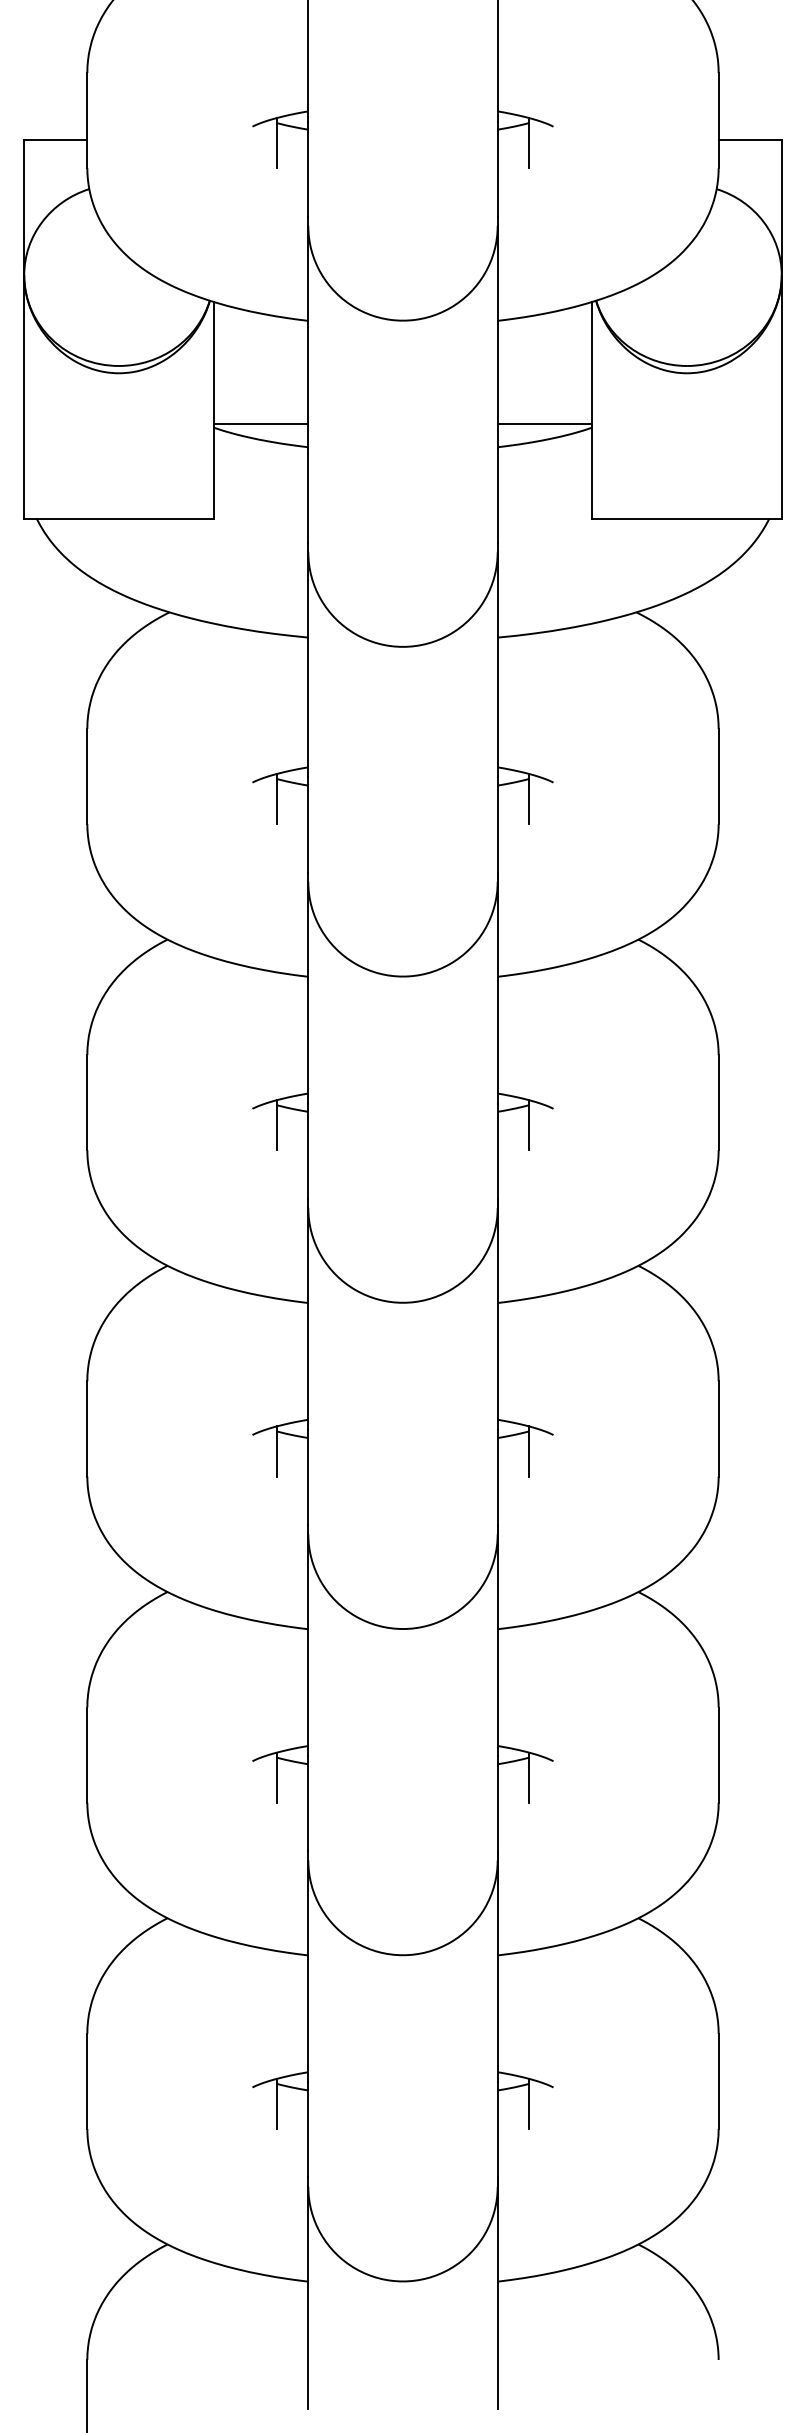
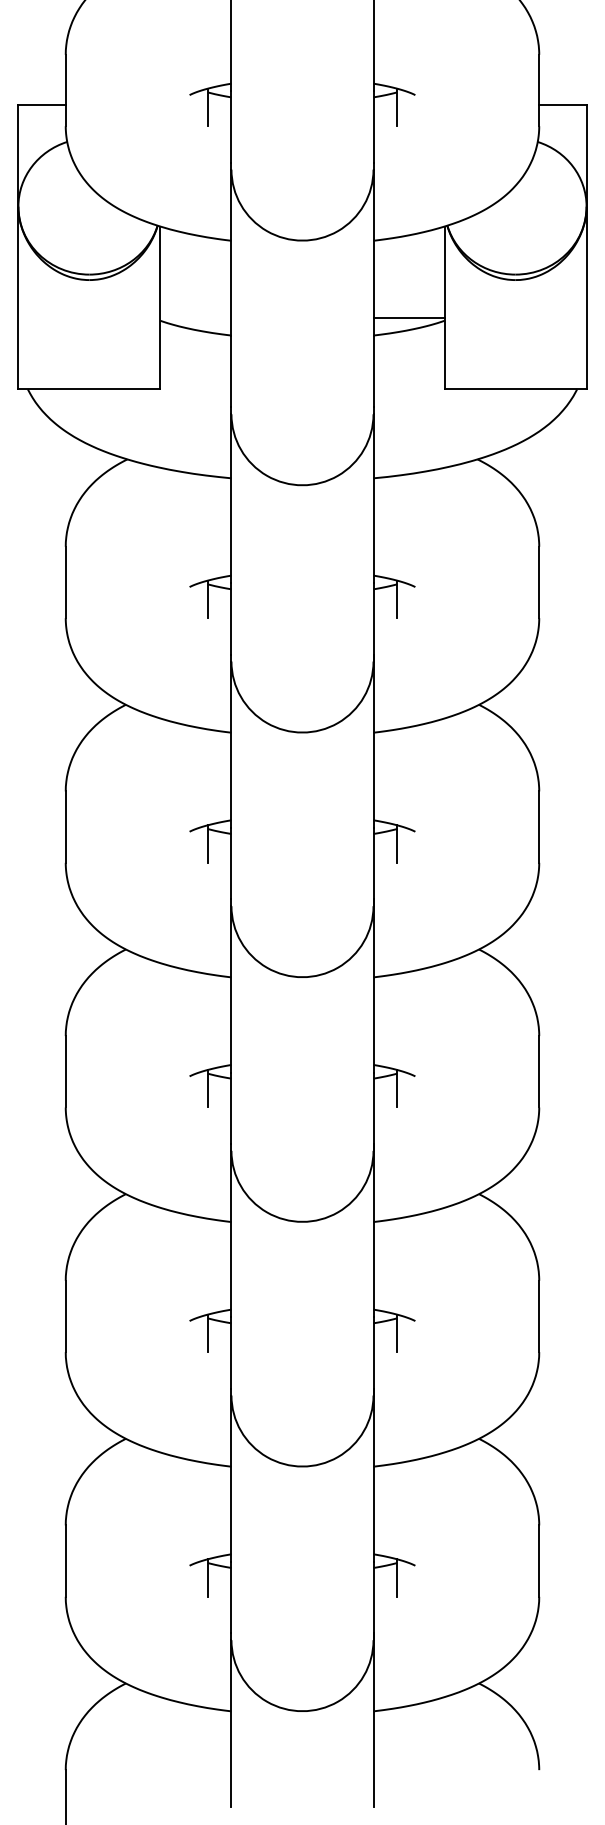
line: (260, 424) -> (195, 318), removed

